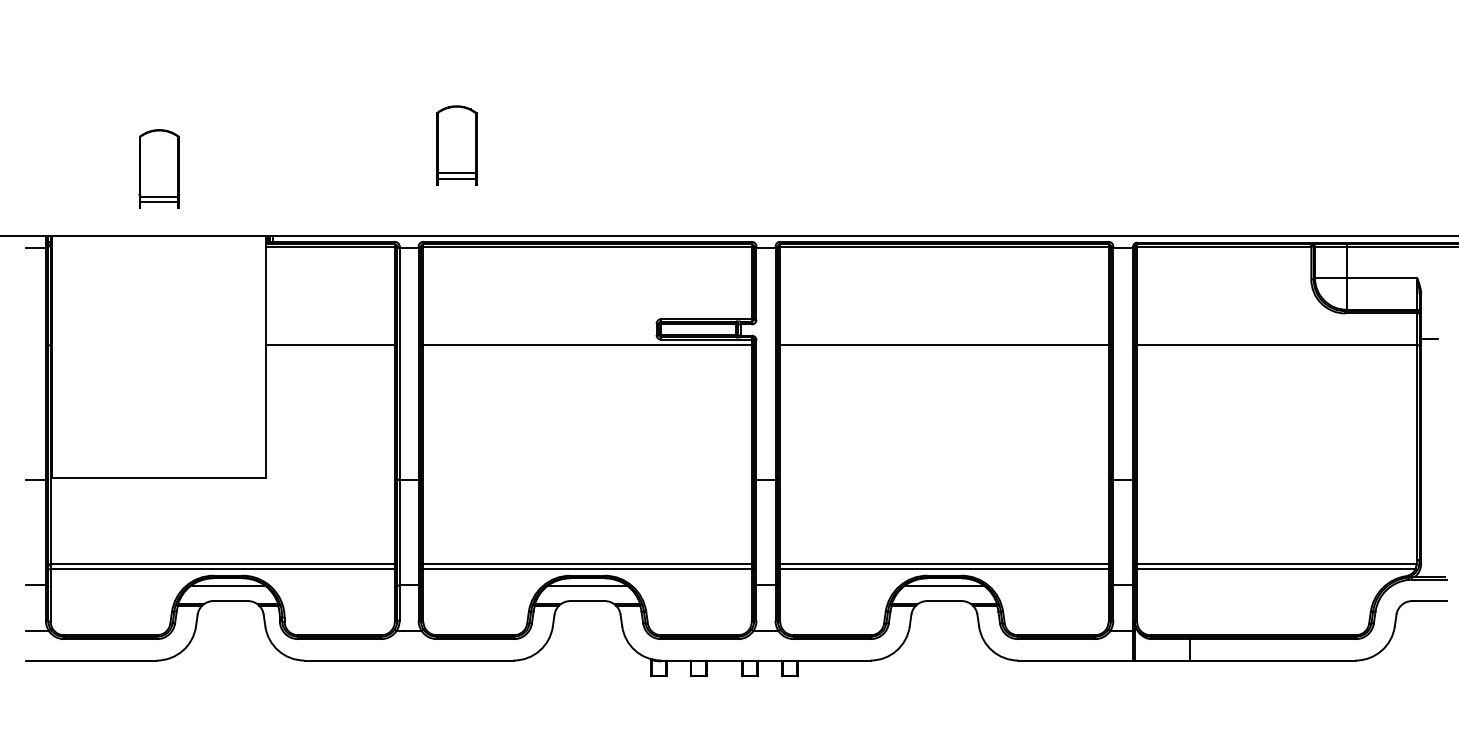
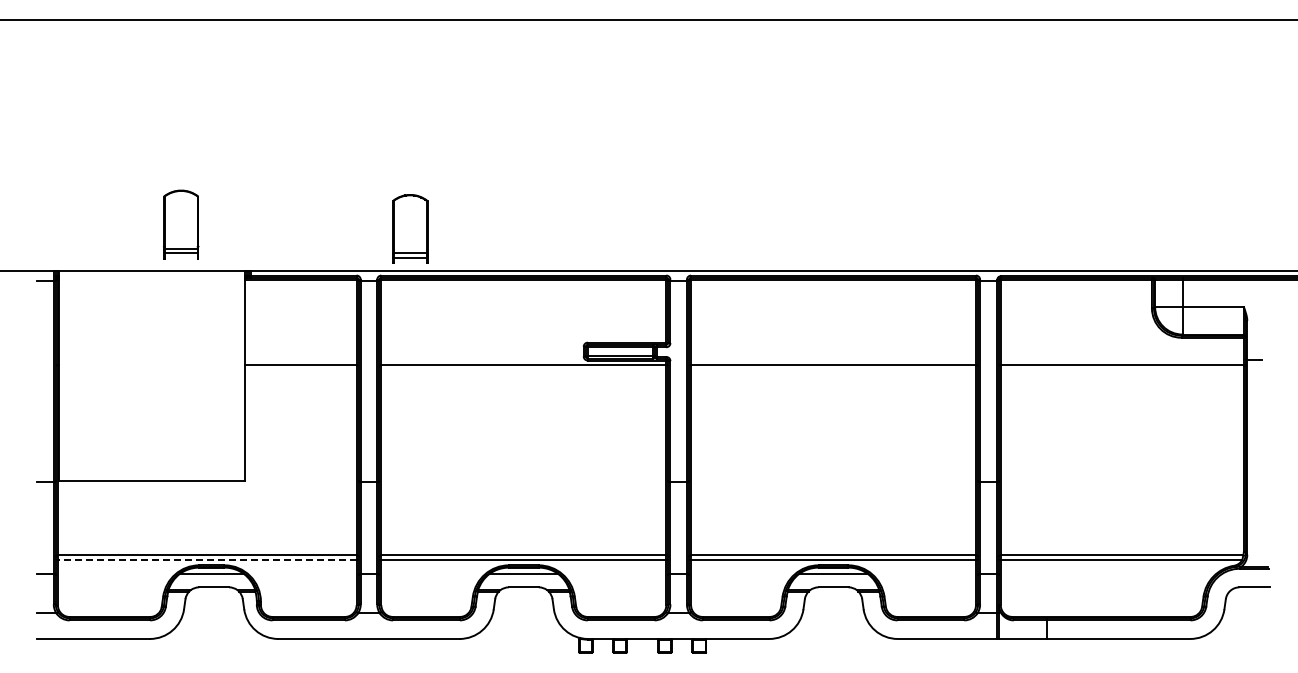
part: (456, 144) -> (410, 228), moved
part: (159, 169) -> (181, 224), moved
line: (221, 568) -> (206, 559), solid -> dashed

